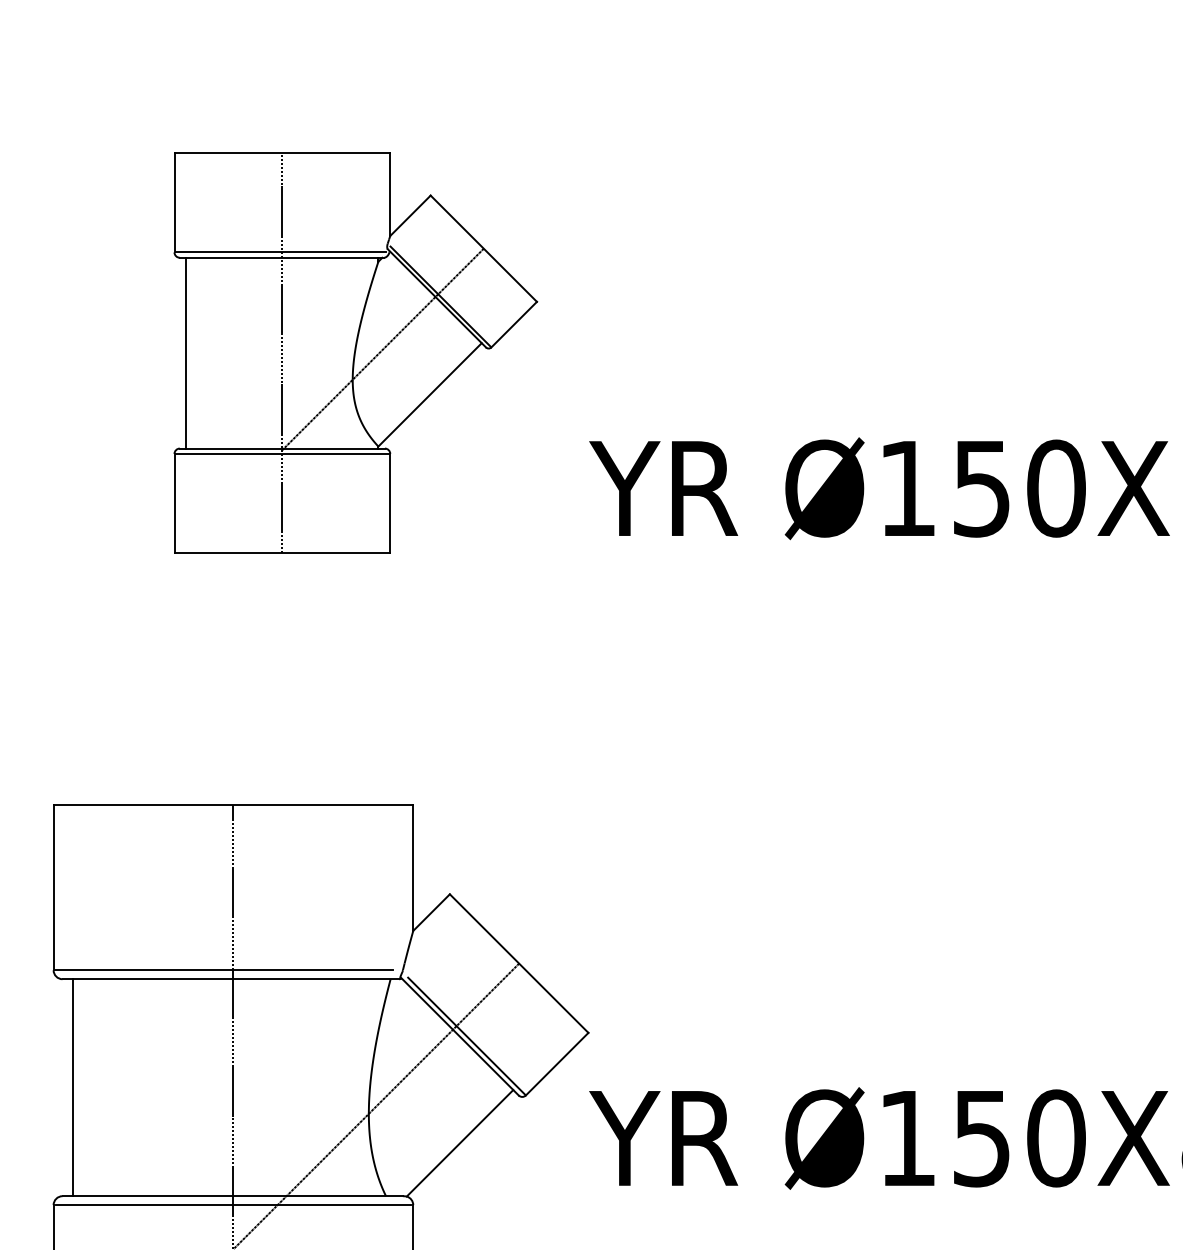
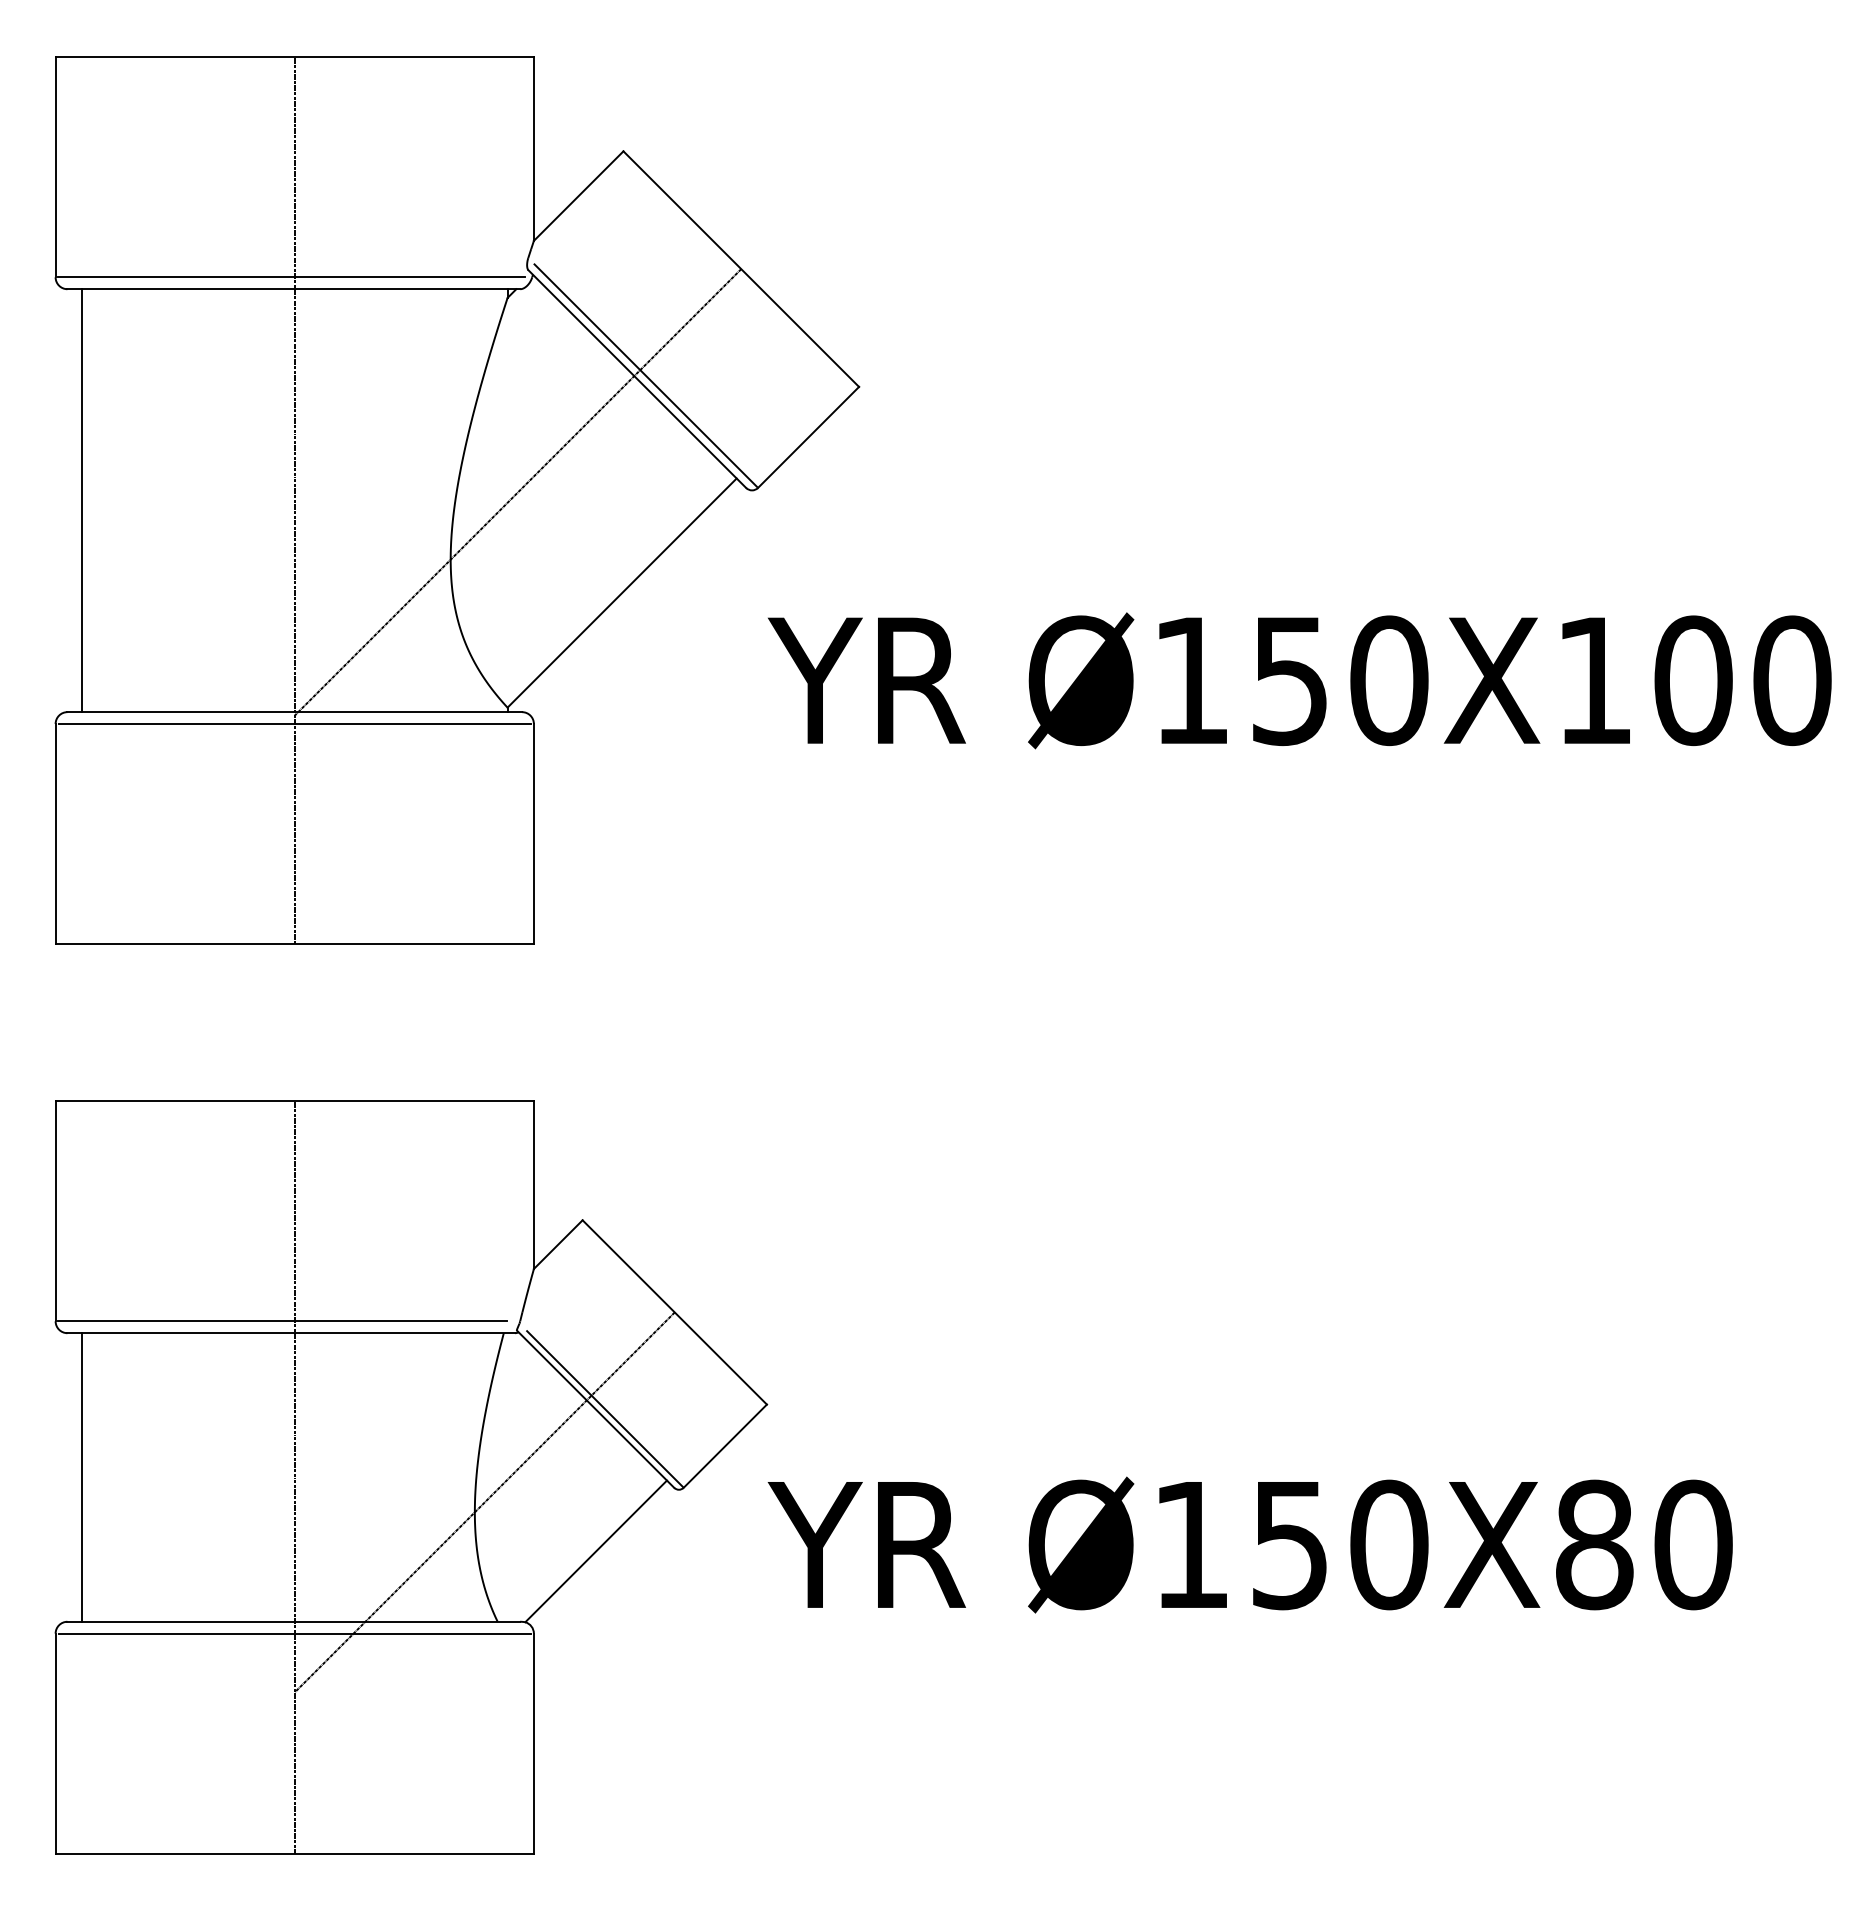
part: (355, 353) -> (457, 500), size x1.67

